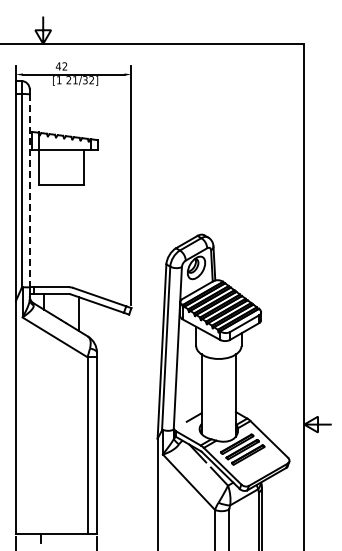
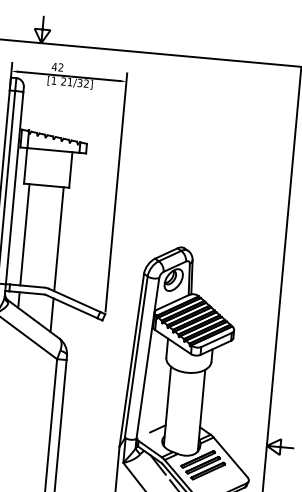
line: (29, 191) -> (14, 188), dashed -> solid
line: (44, 236) -> (25, 235), added
line: (78, 237) -> (58, 239), added

